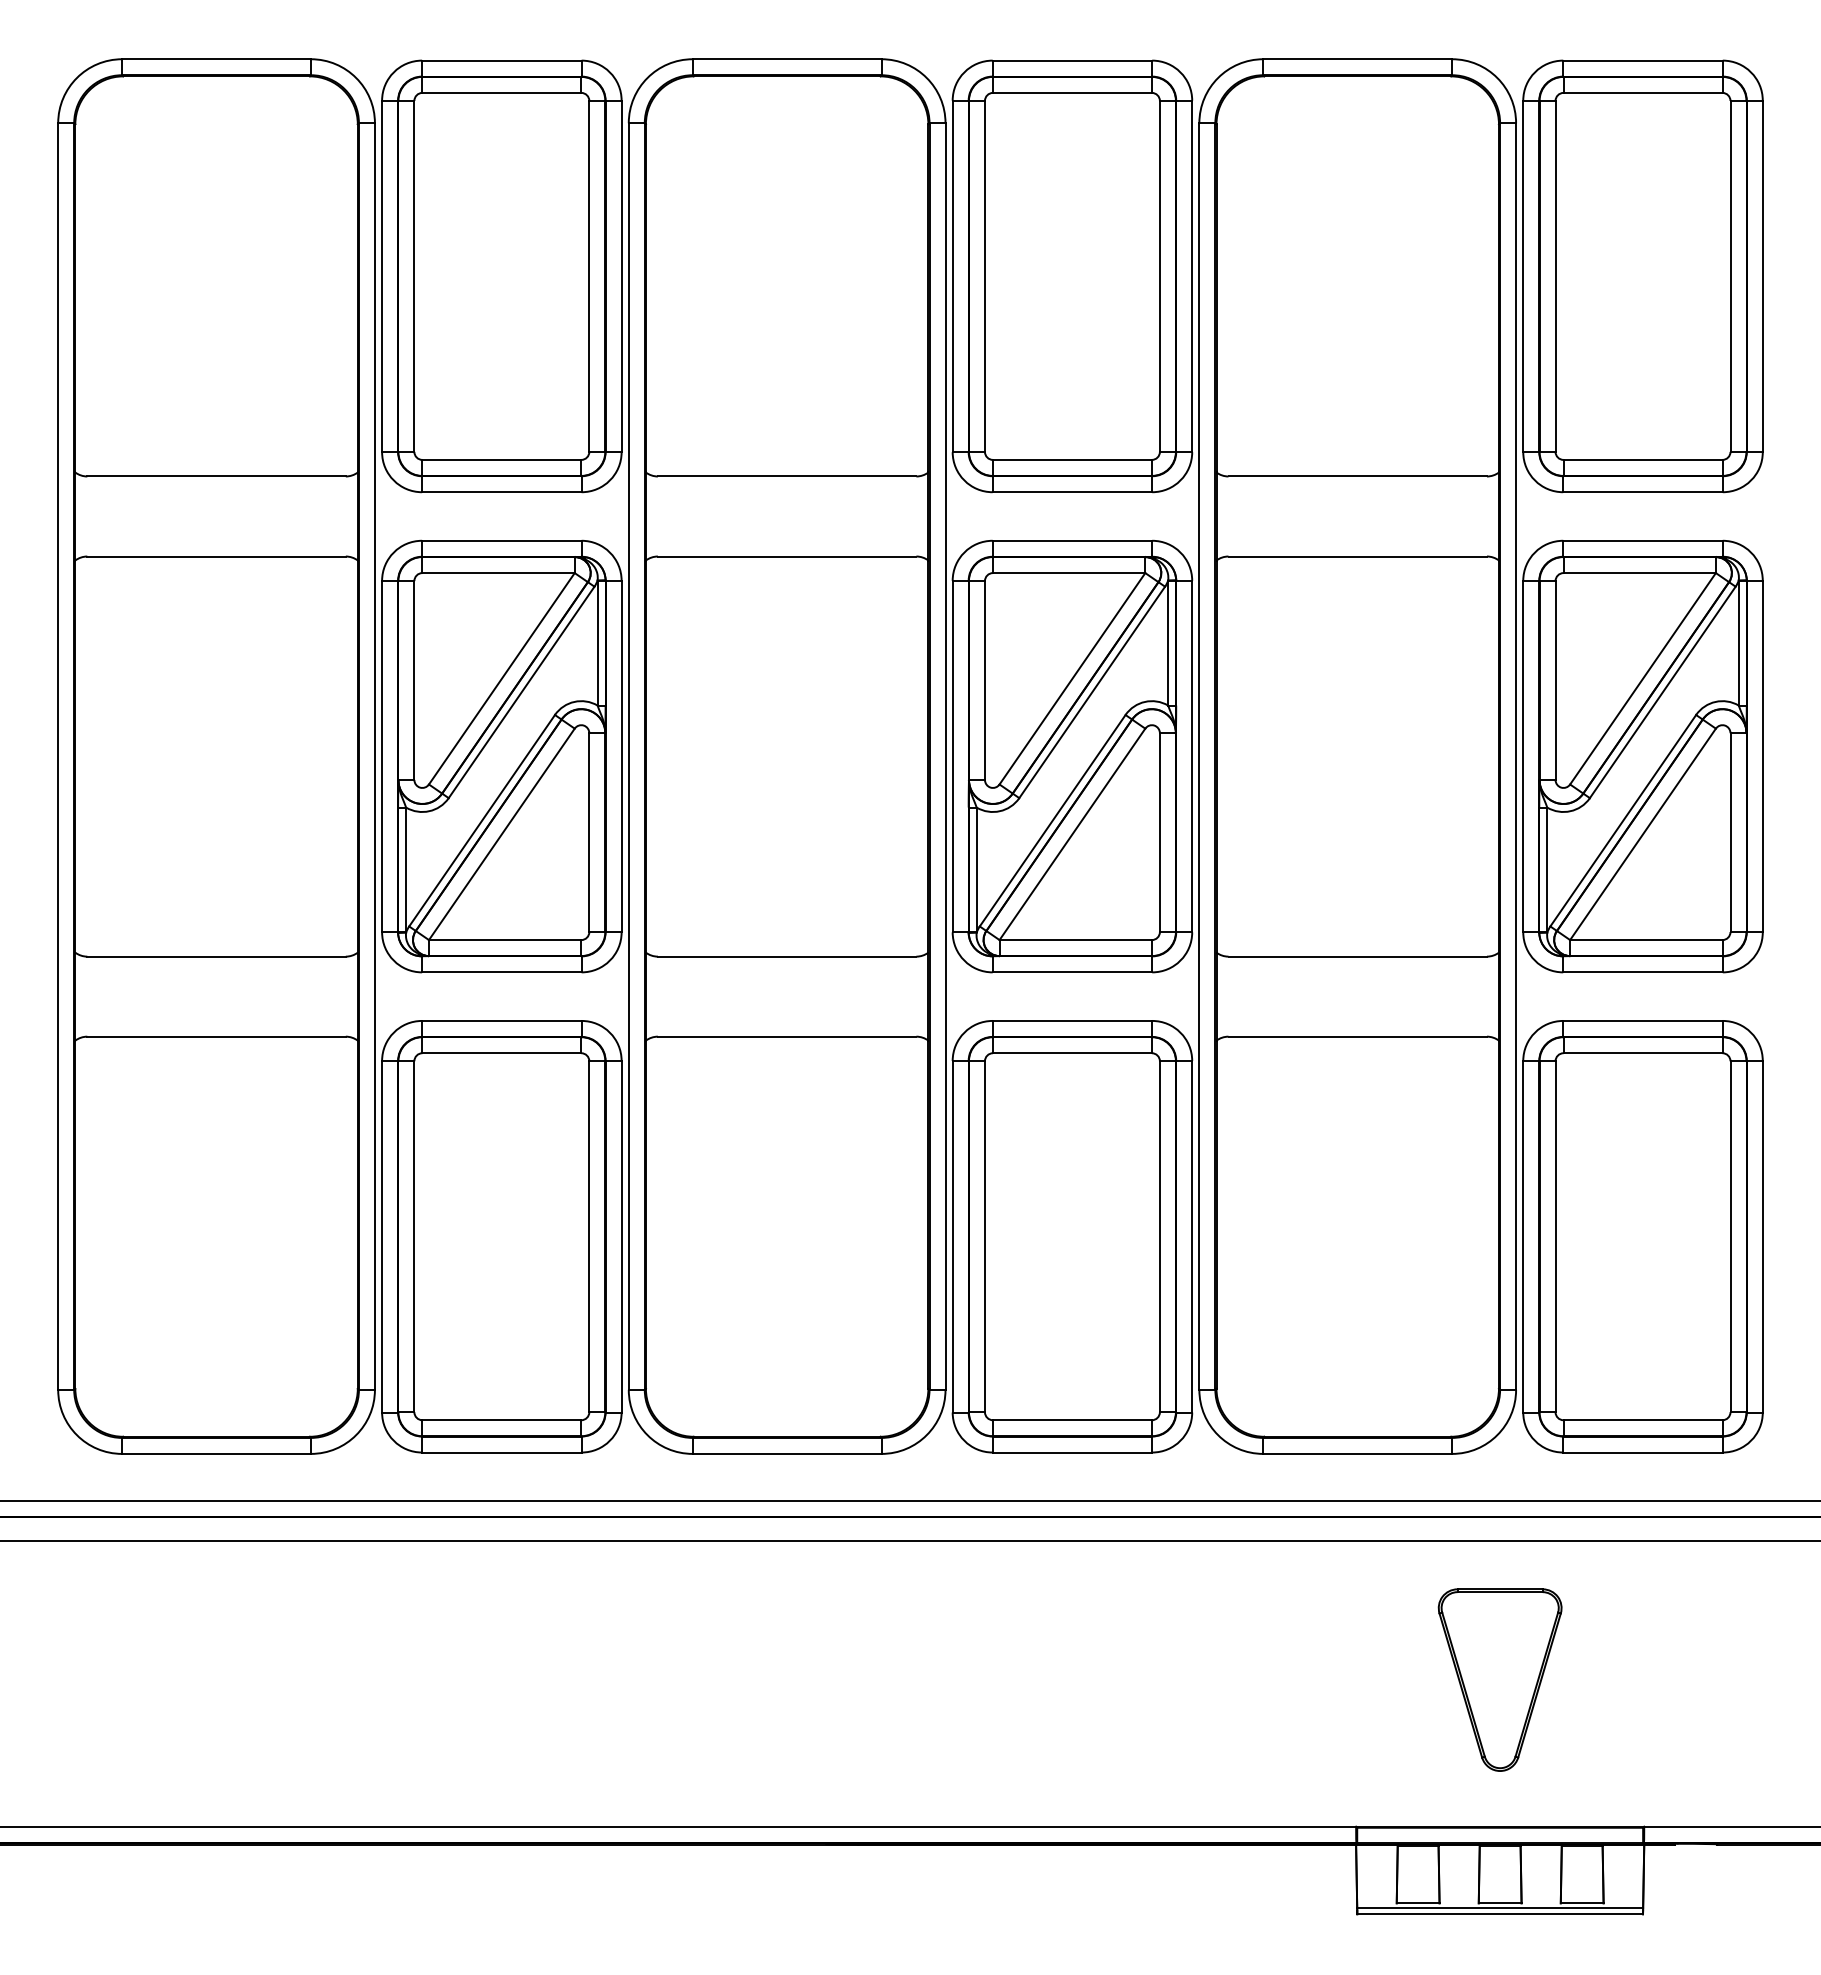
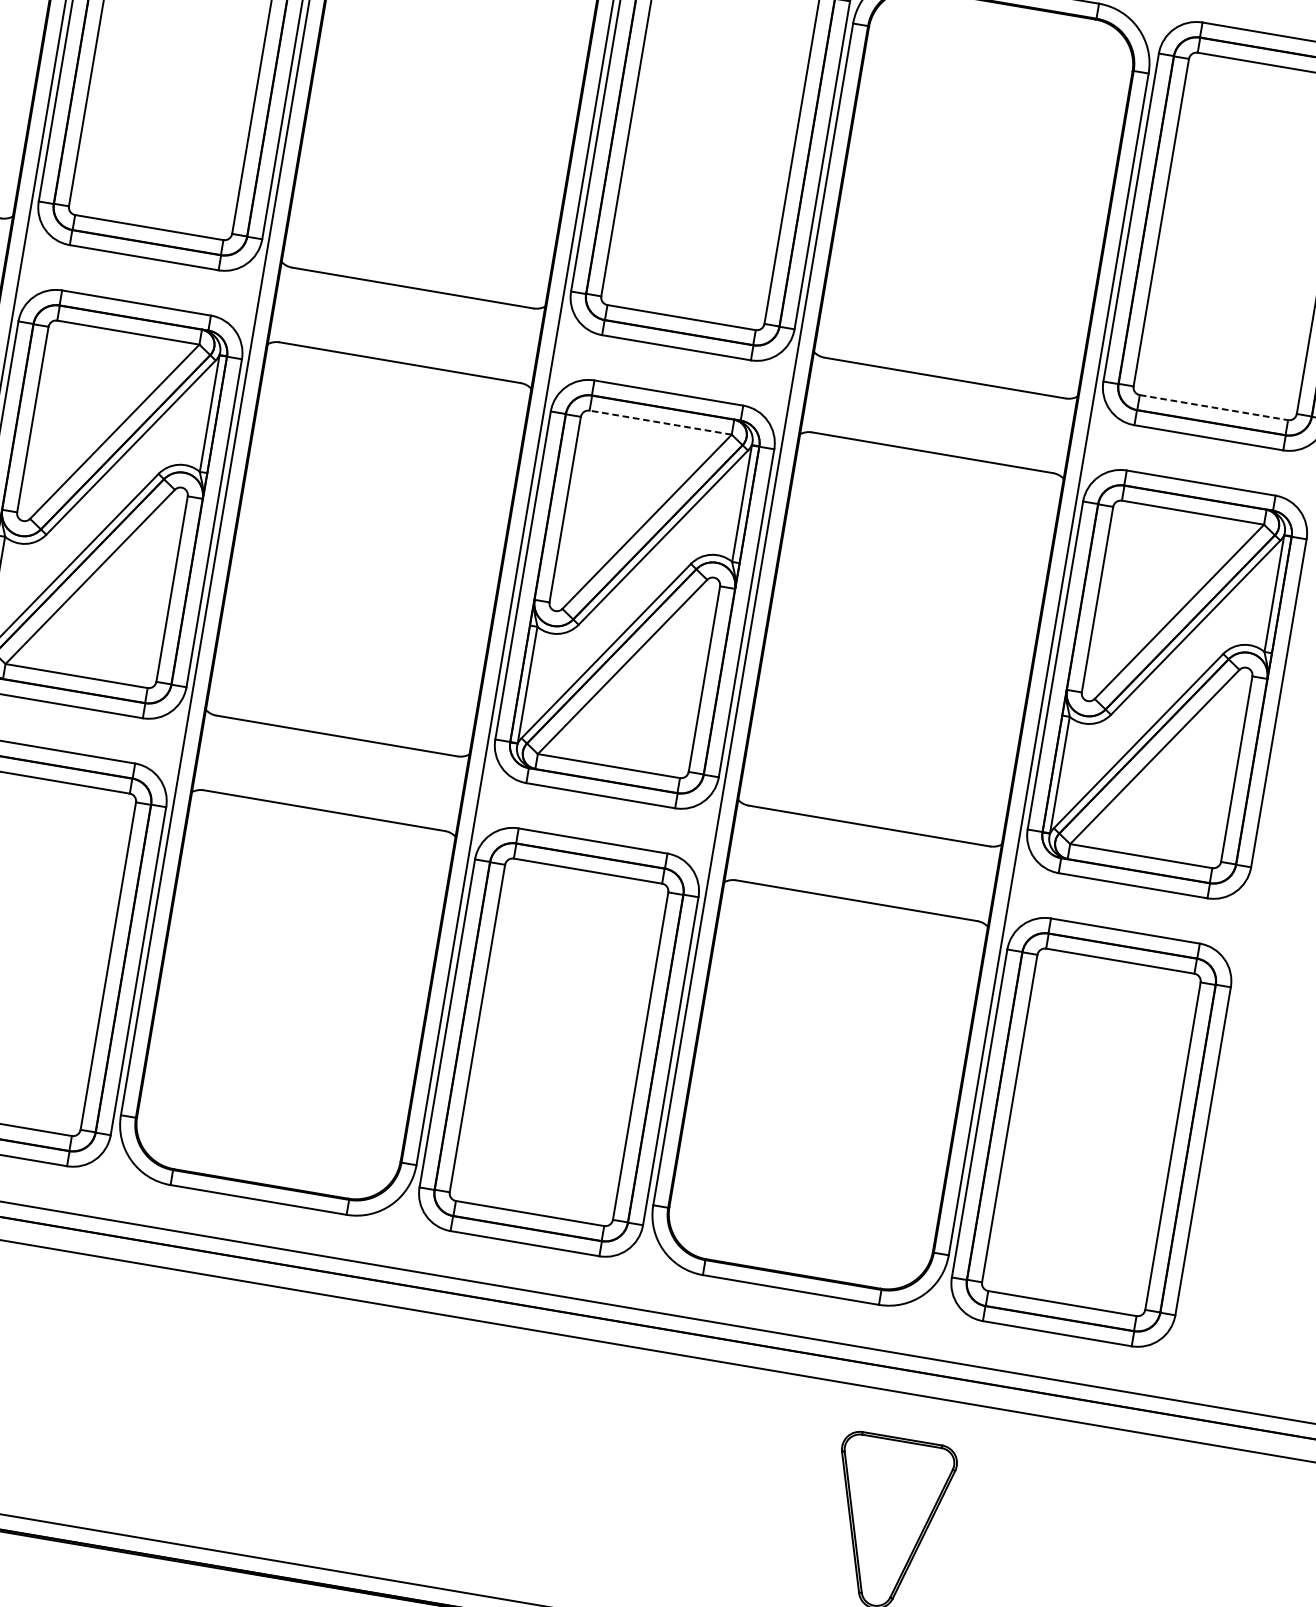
line: (1643, 459) -> (1214, 407), solid -> dashed
line: (1068, 573) -> (660, 422), solid -> dashed

